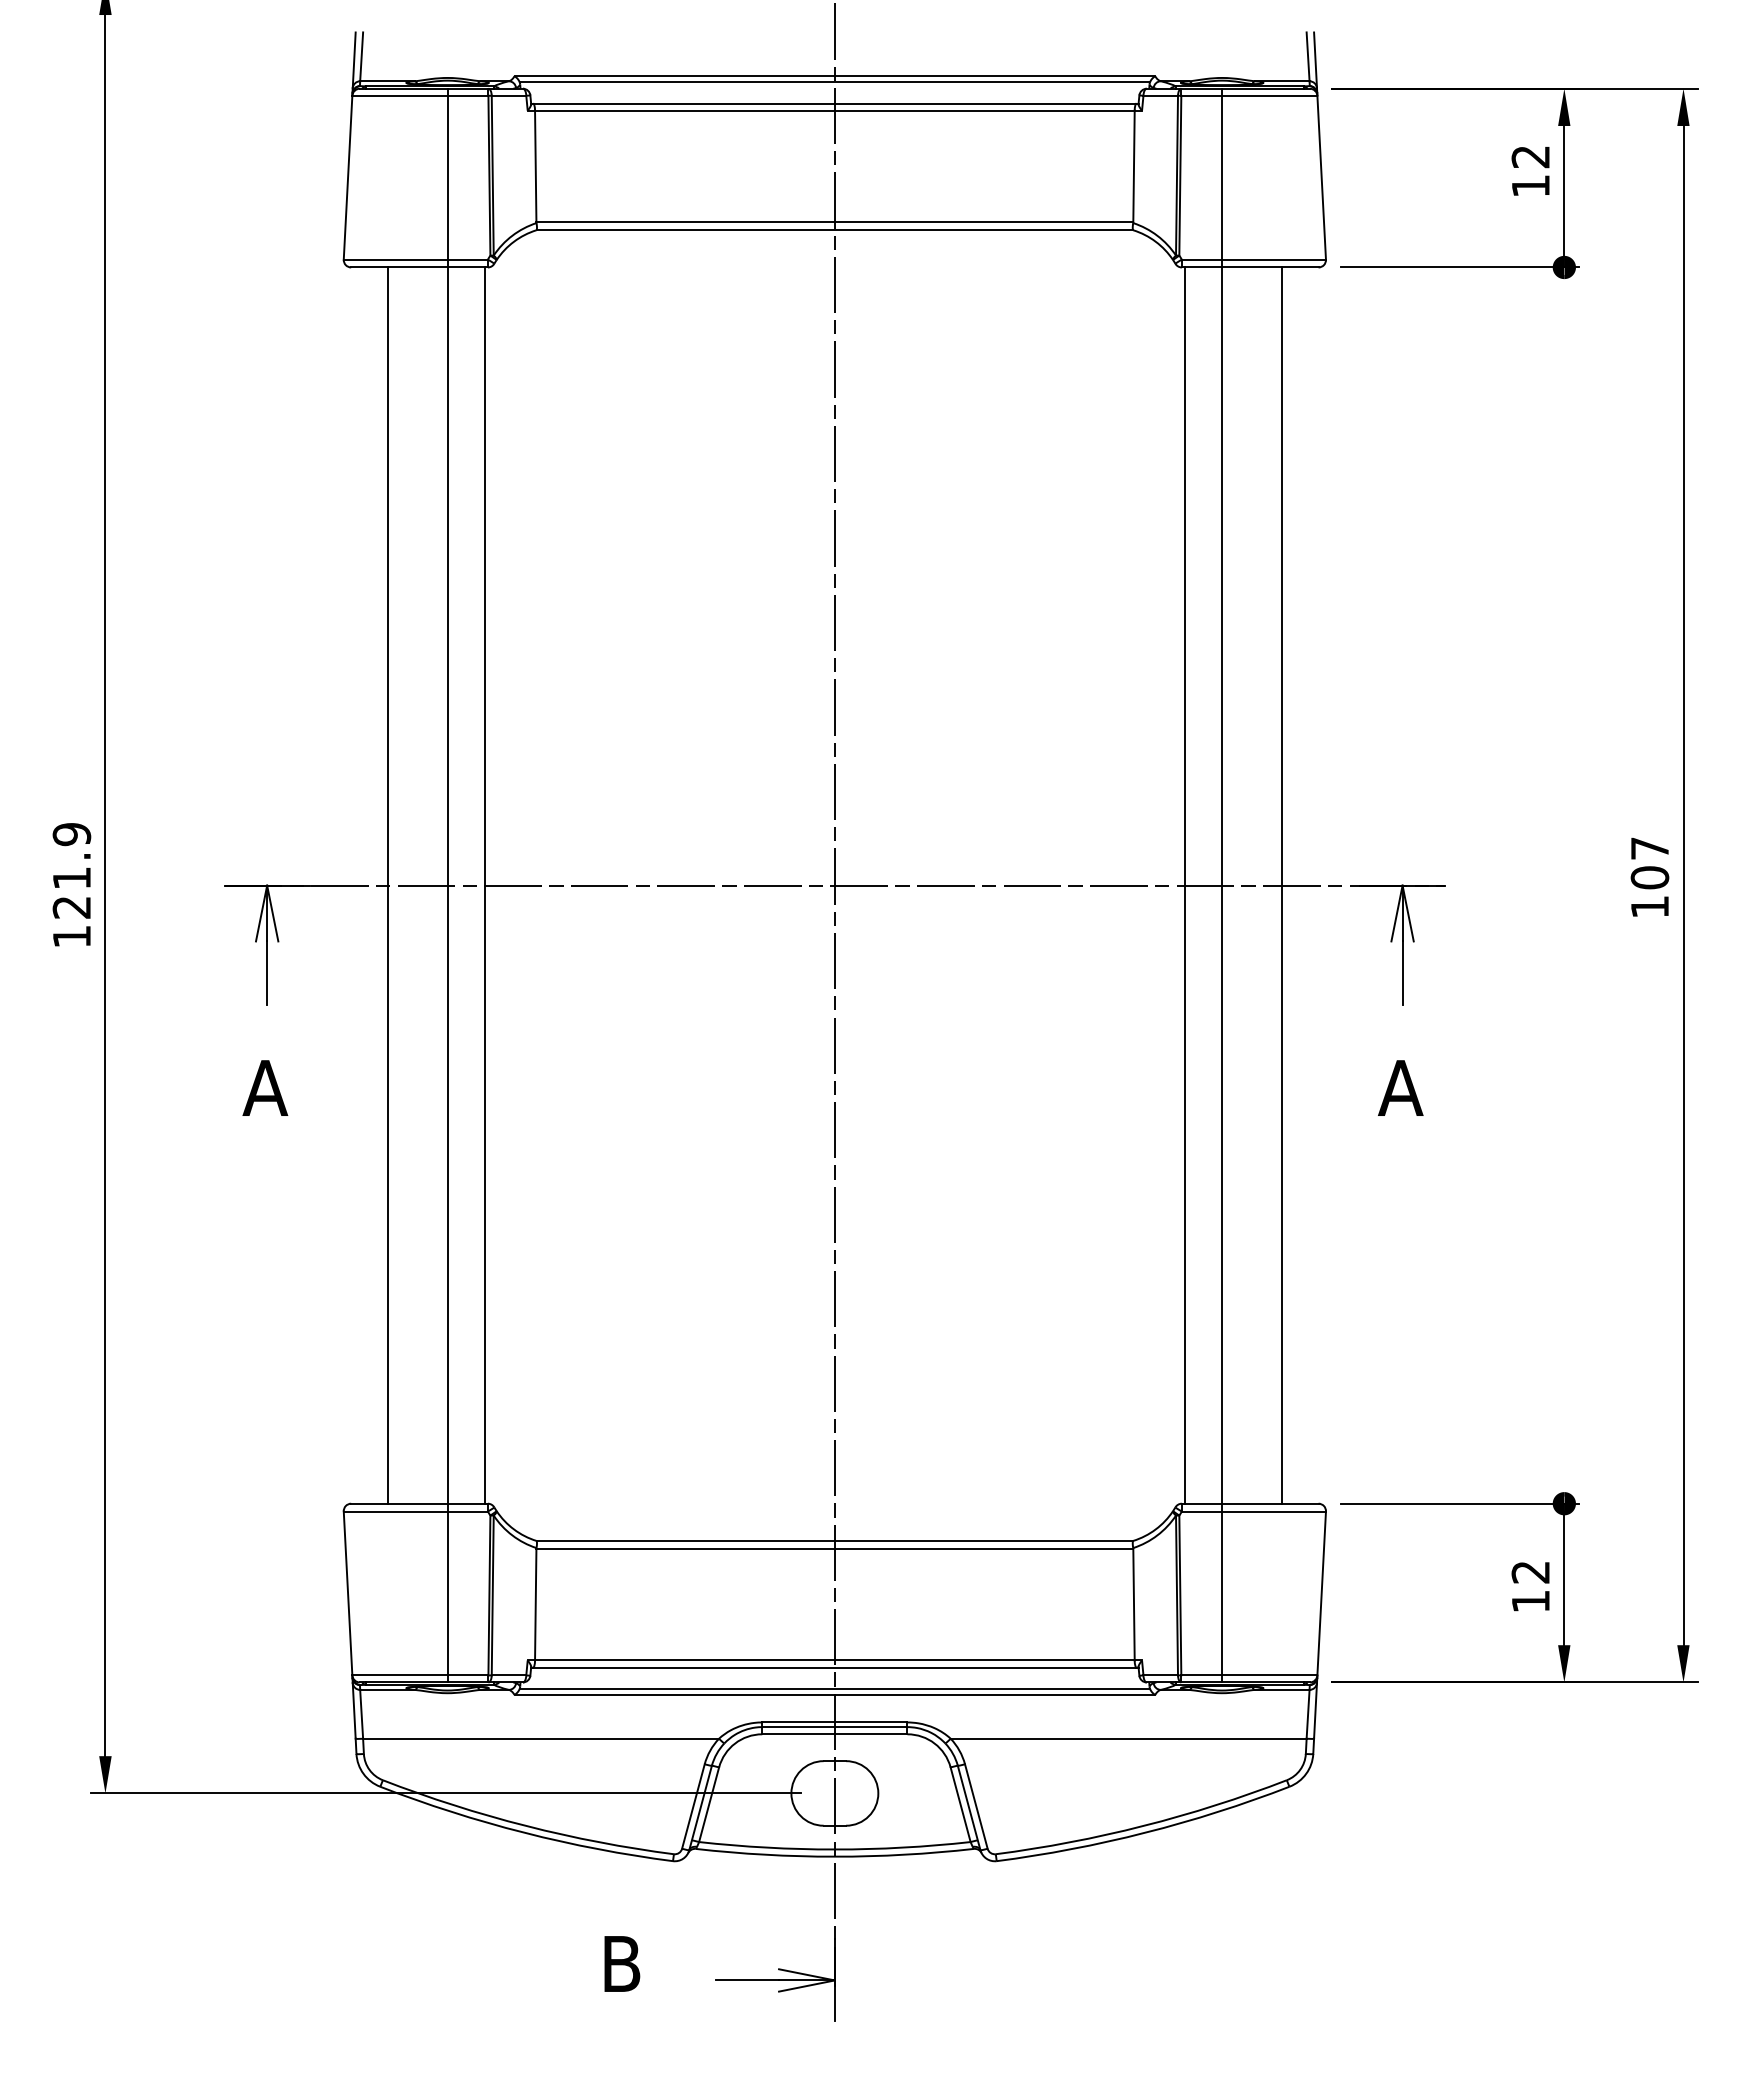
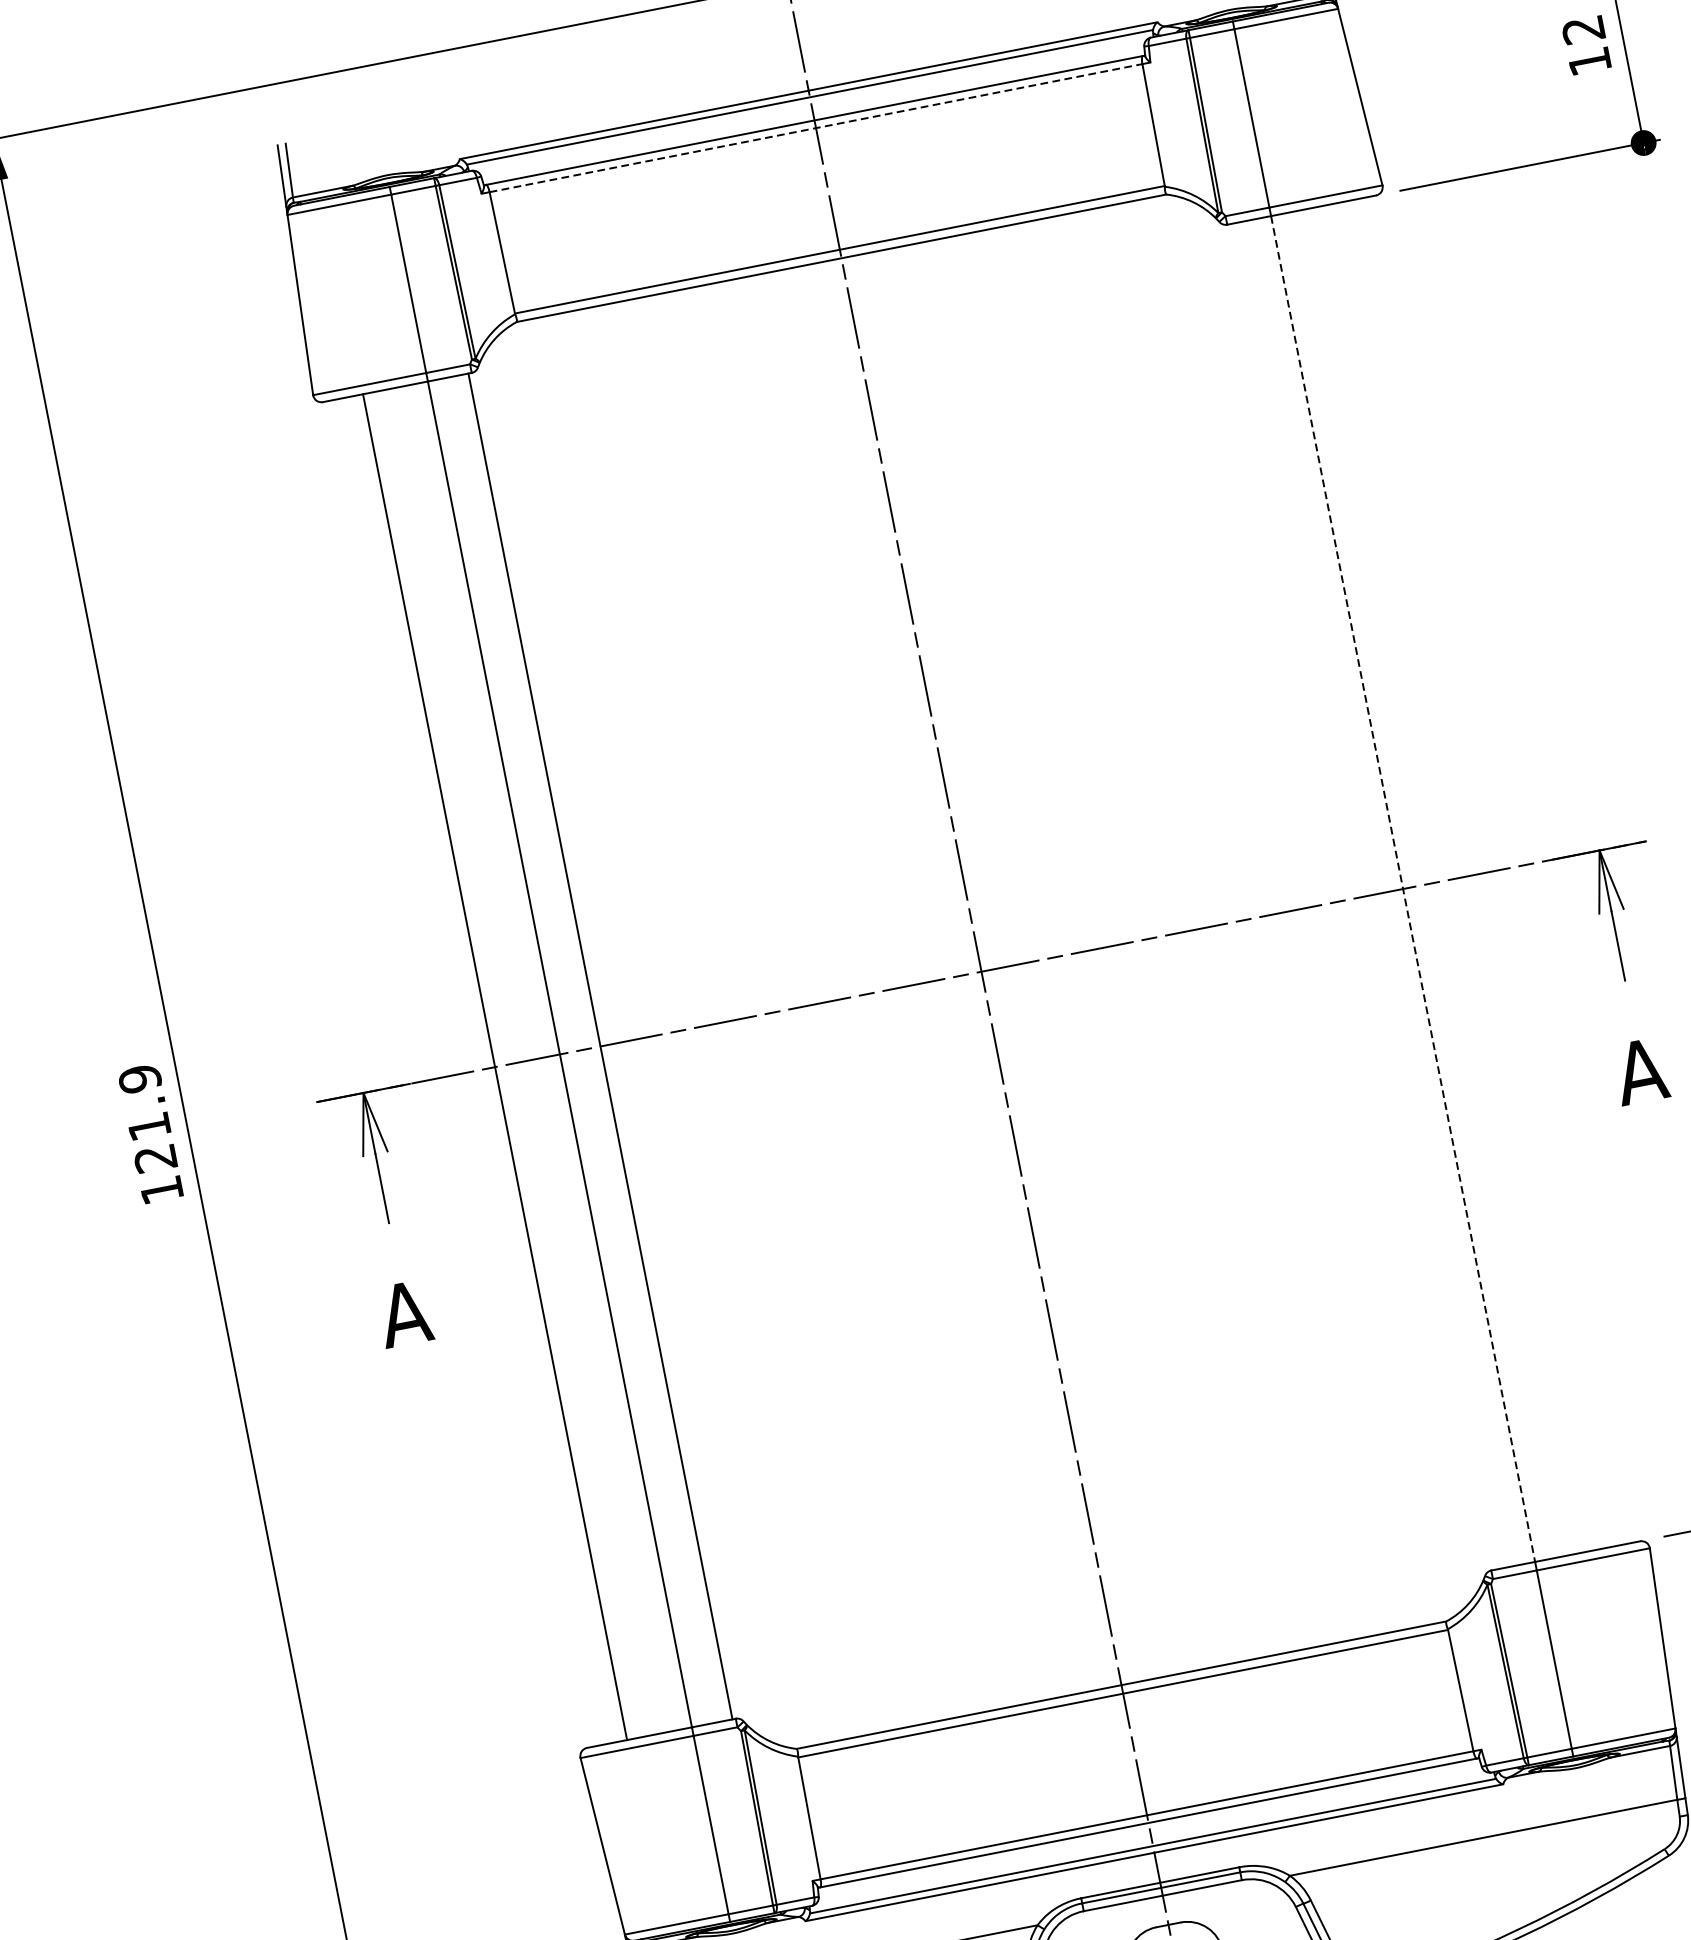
line: (834, 110) -> (815, 128), solid -> dashed
line: (1184, 885) -> (1362, 896), removed
line: (1281, 885) -> (1467, 876), removed
line: (1222, 886) -> (1403, 889), solid -> dashed

